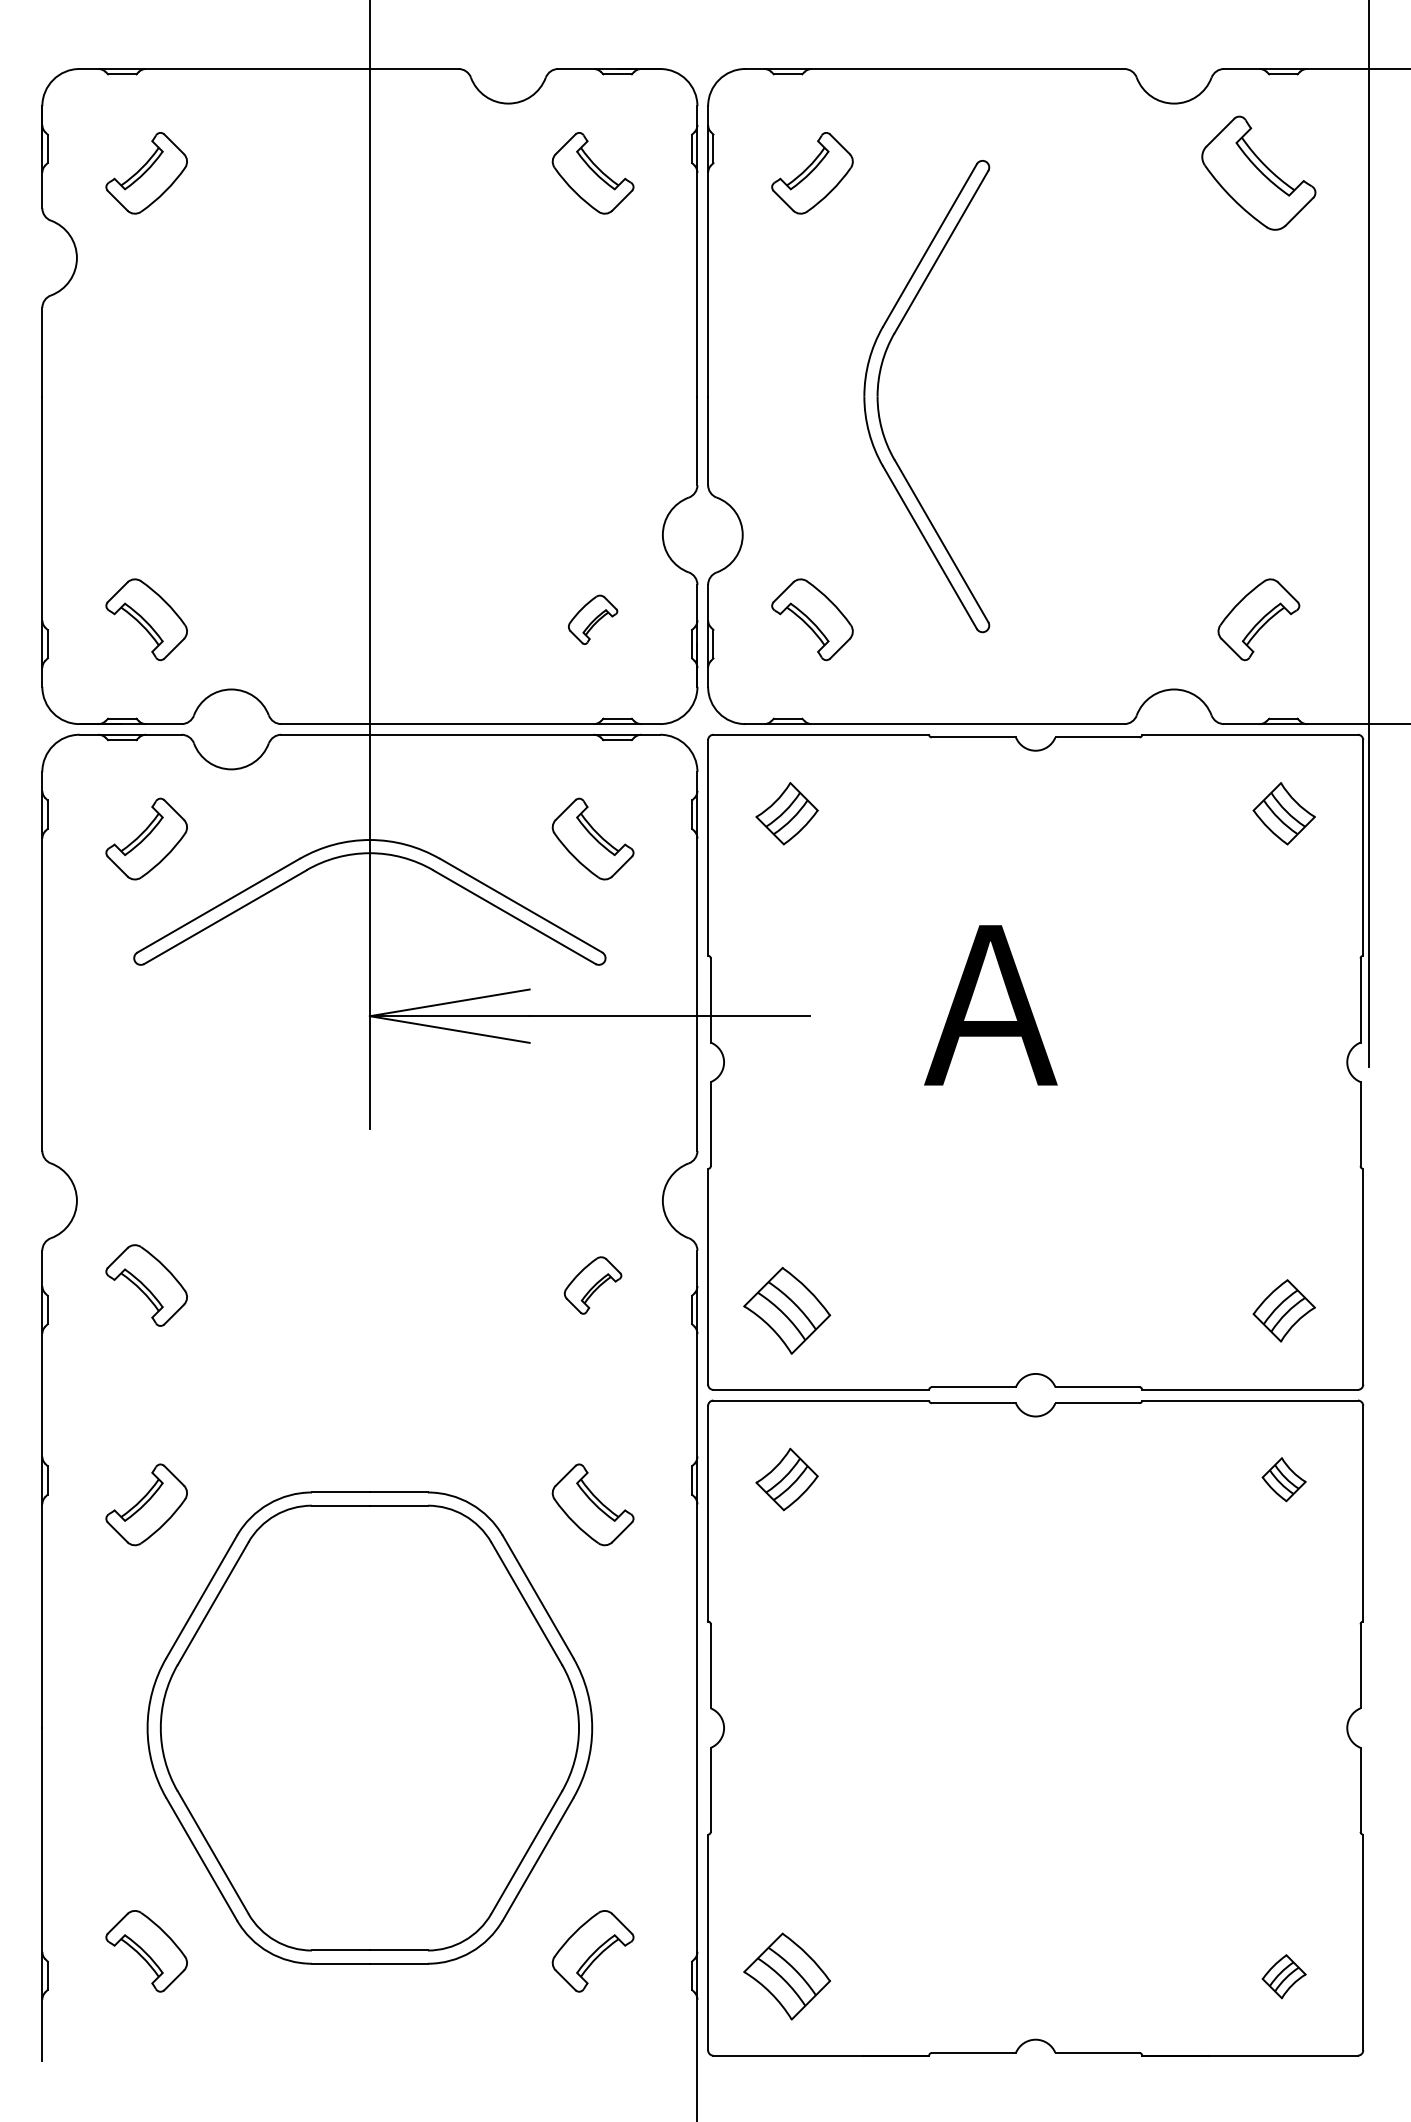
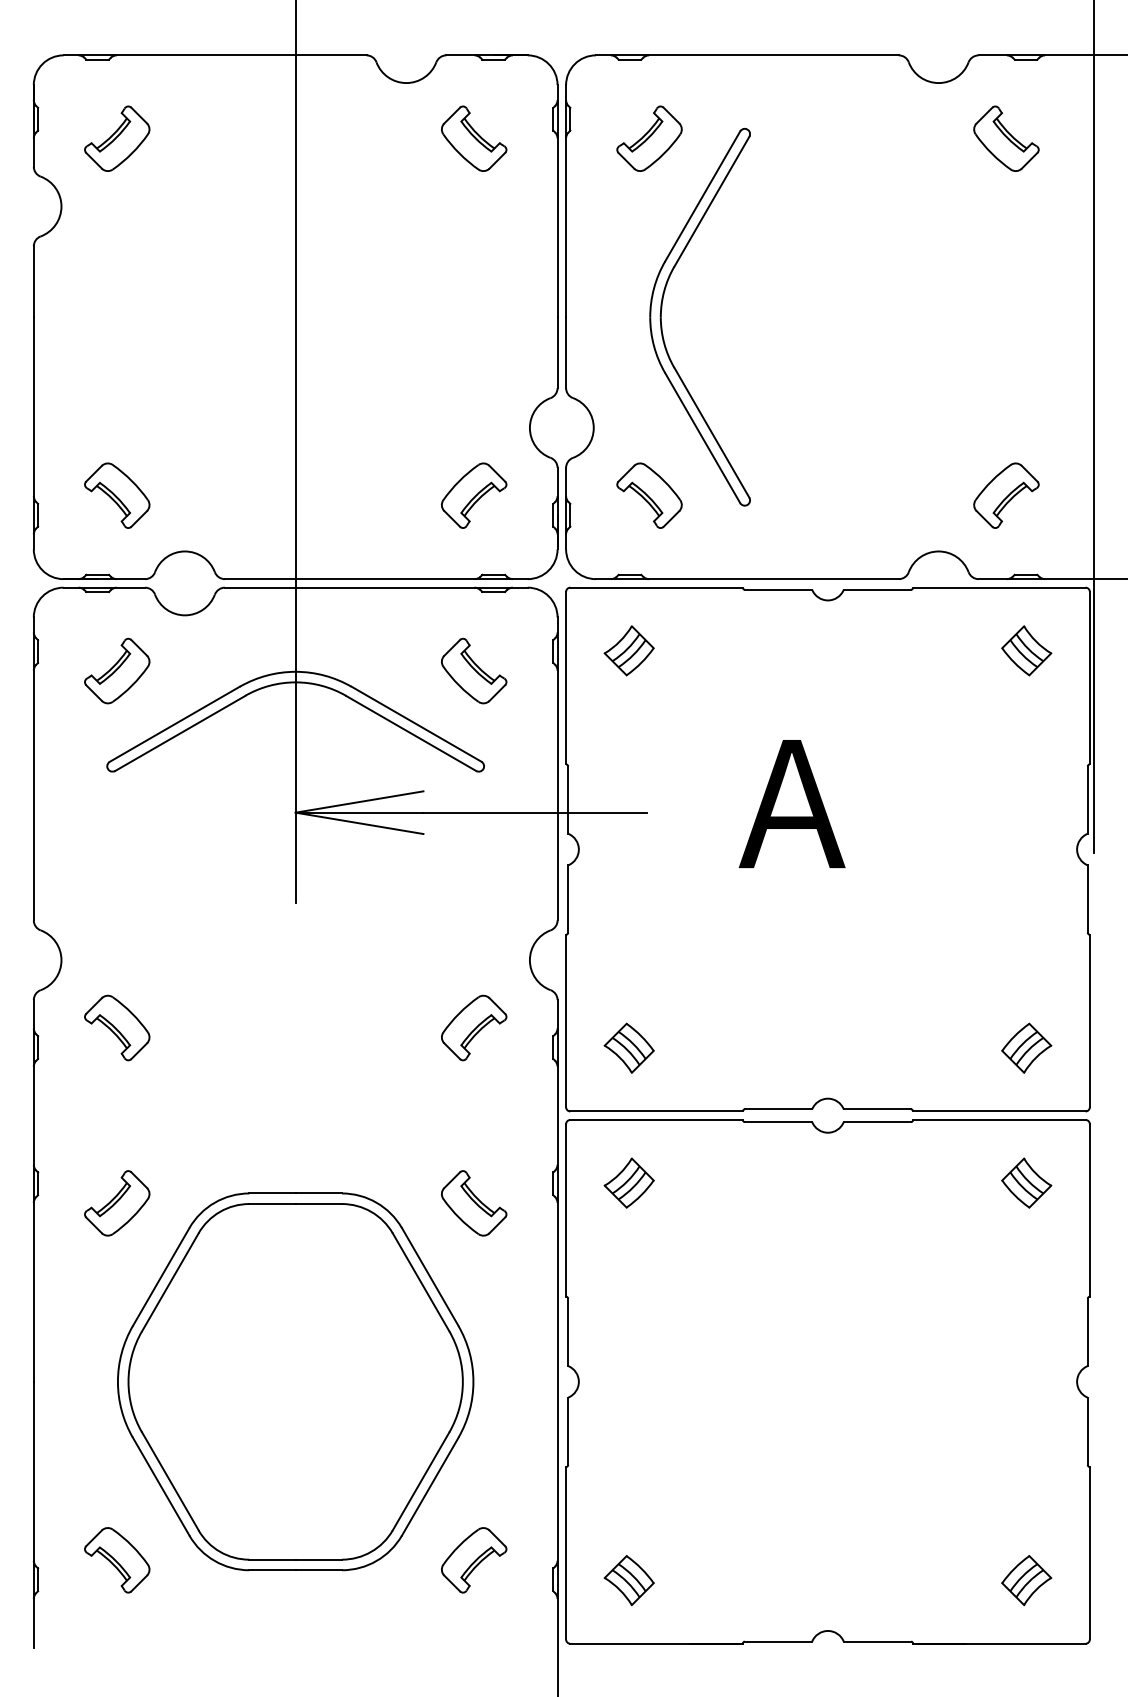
part: (1258, 173) -> (1006, 138), size x0.71
part: (878, 396) -> (661, 317), moved
part: (592, 619) -> (473, 495), size x1.67
part: (592, 1285) -> (473, 1027), size x1.43
part: (786, 1310) -> (628, 1047), size x0.71
part: (1283, 1479) -> (1026, 1183), size x1.43
part: (786, 1976) -> (628, 1580), size x0.71
part: (1283, 1976) -> (1026, 1580), size x1.43

